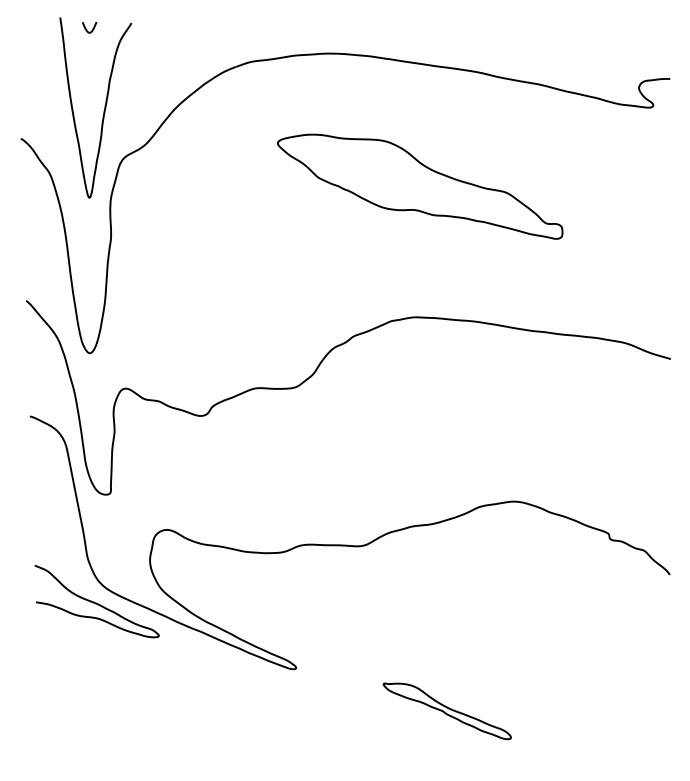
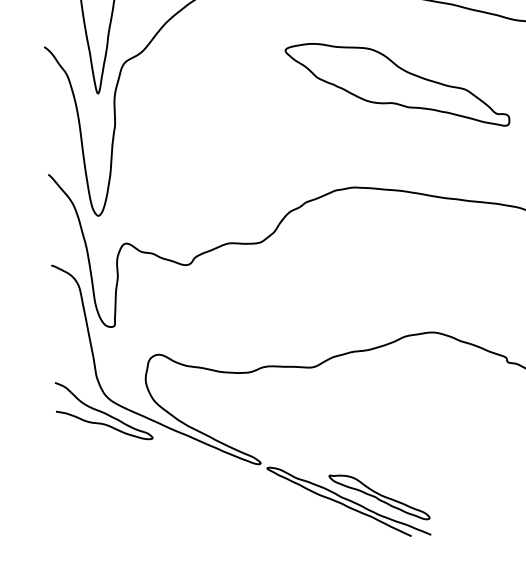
part: (420, 186) -> (397, 84), moved
curve: (408, 715) -> (348, 500), added

